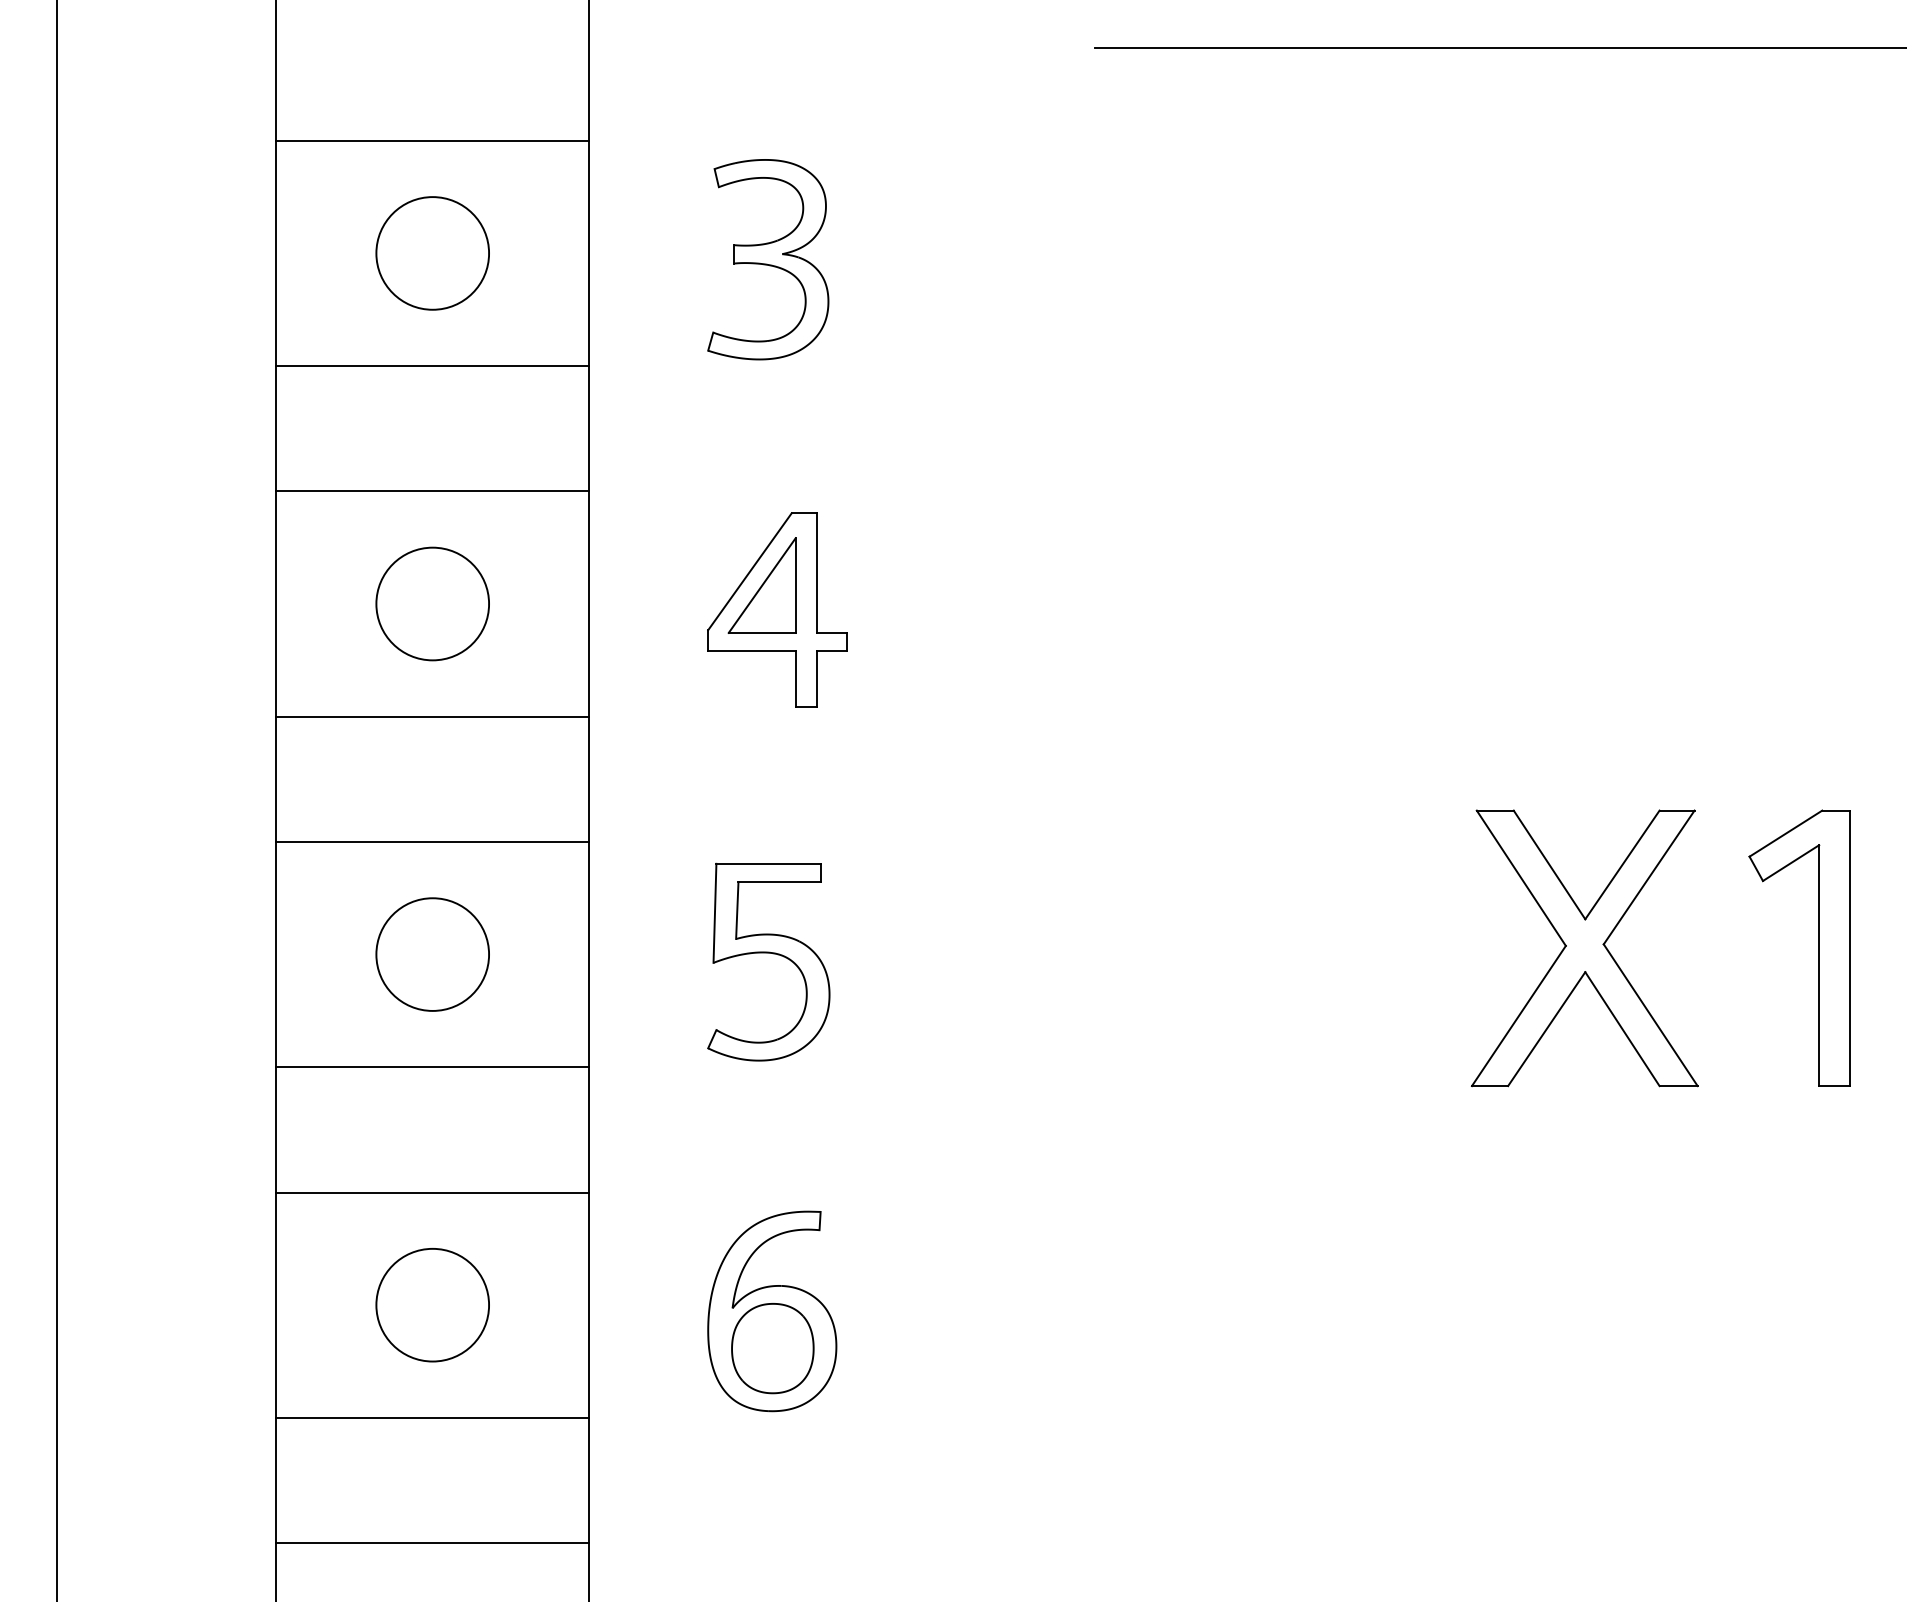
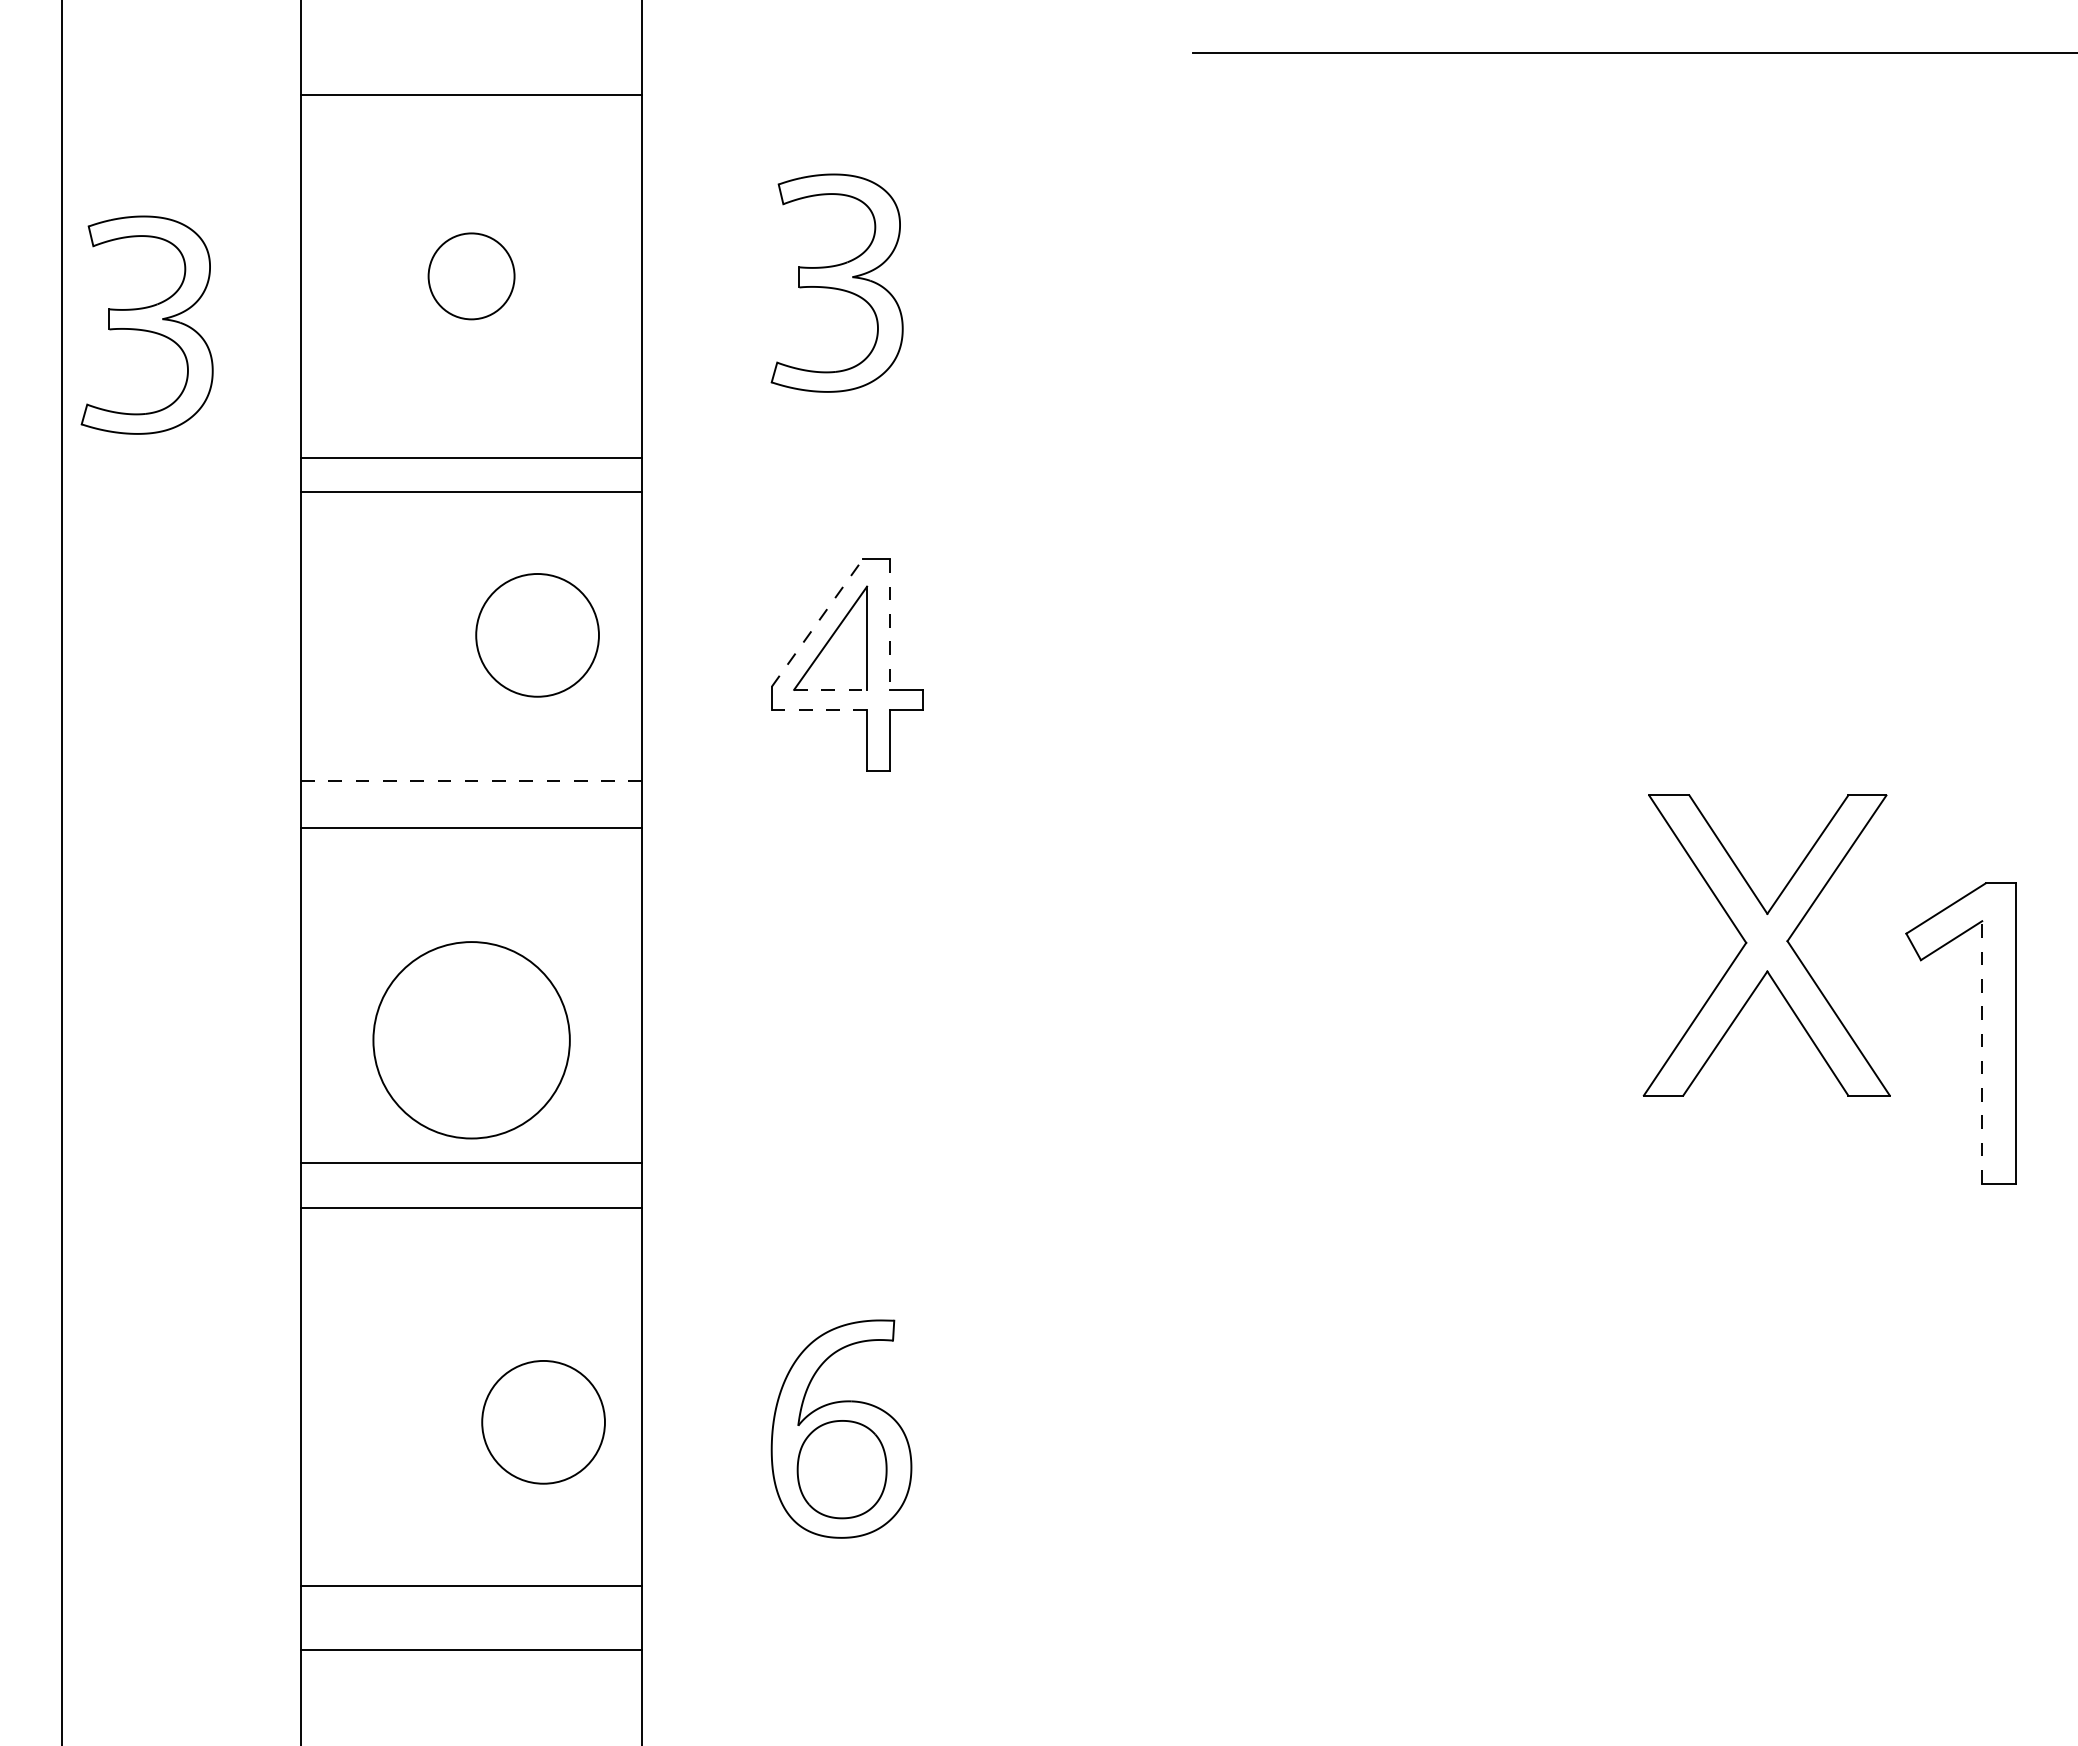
line: (432, 140) -> (471, 94), moved
circle: (432, 253) -> (471, 276), size x0.7
part: (134, 297) -> (146, 324), added
line: (432, 366) -> (471, 492), moved
line: (432, 491) -> (471, 457), moved
line: (750, 571) -> (817, 622), solid -> dashed
line: (817, 573) -> (890, 625), solid -> dashed
circle: (432, 604) -> (537, 635), moved
line: (763, 632) -> (831, 689), solid -> dashed
line: (752, 651) -> (819, 710), solid -> dashed
line: (432, 717) -> (471, 781), solid -> dashed
line: (432, 841) -> (471, 827), moved
part: (1584, 948) -> (1766, 945), moved
part: (768, 953) -> (837, 1039), removed
circle: (432, 954) -> (471, 1040), size x1.6
line: (1819, 964) -> (1982, 1051), solid -> dashed
line: (432, 1192) -> (471, 1207), moved
circle: (432, 1305) -> (543, 1422), moved
line: (432, 1418) -> (471, 1650), moved
line: (432, 1543) -> (471, 1585), moved

